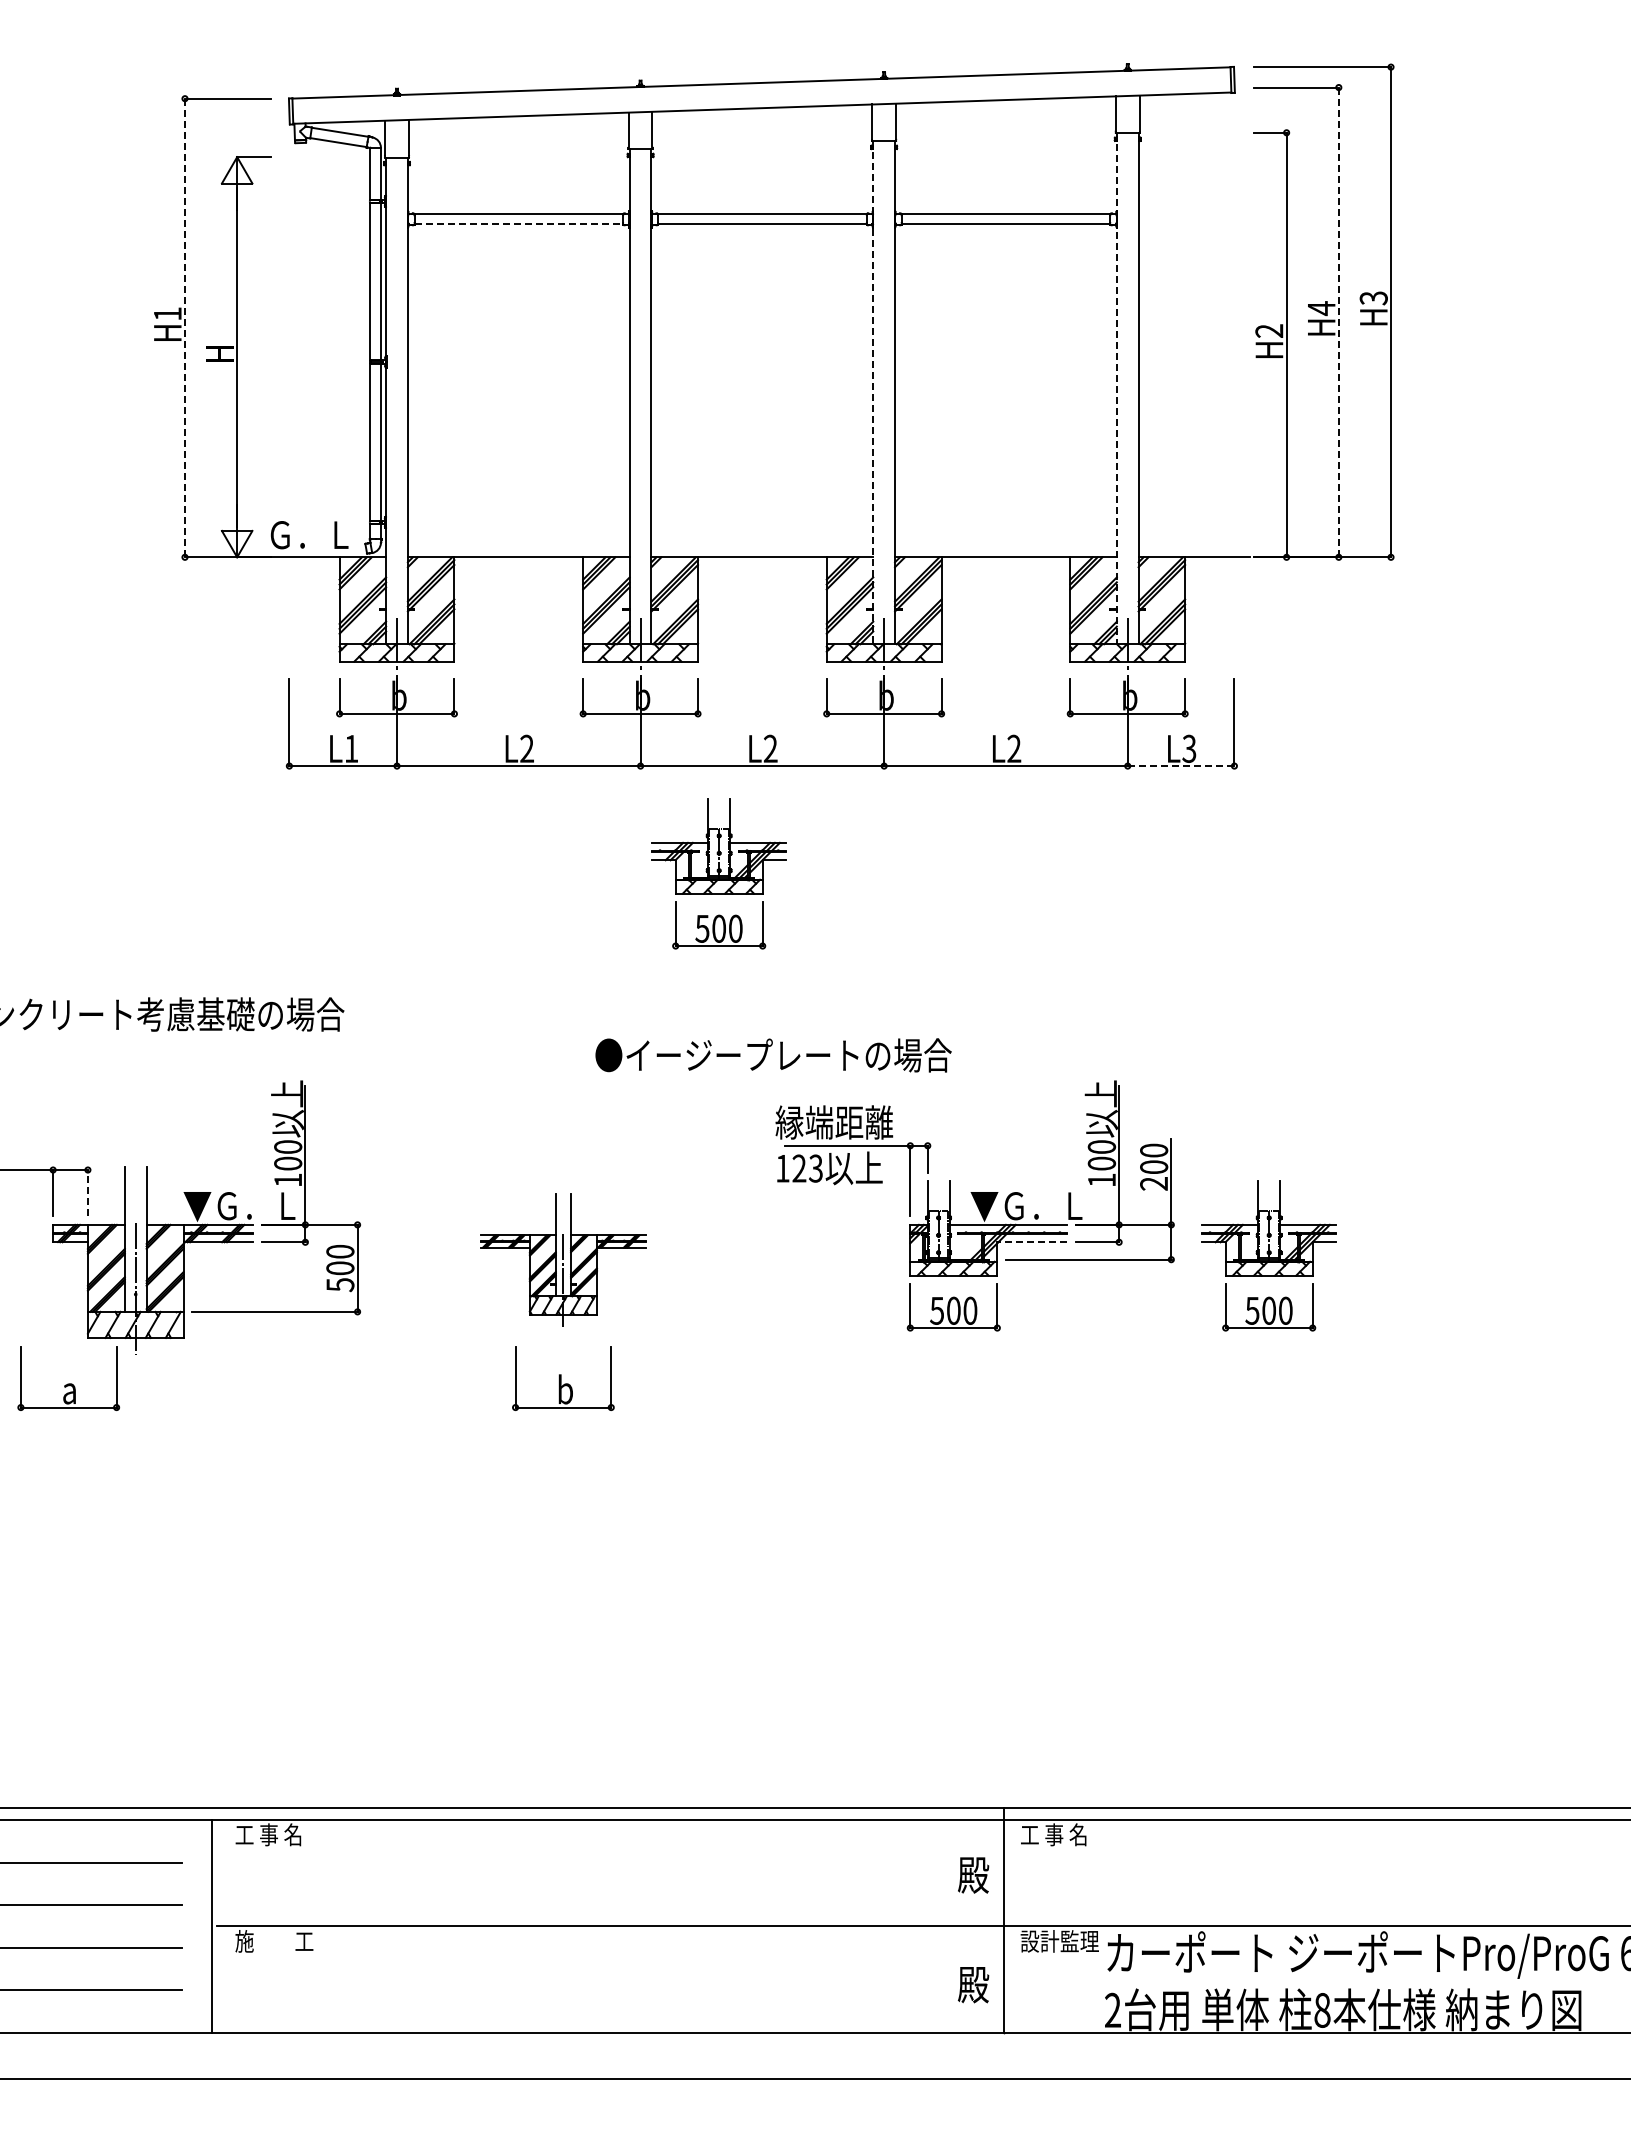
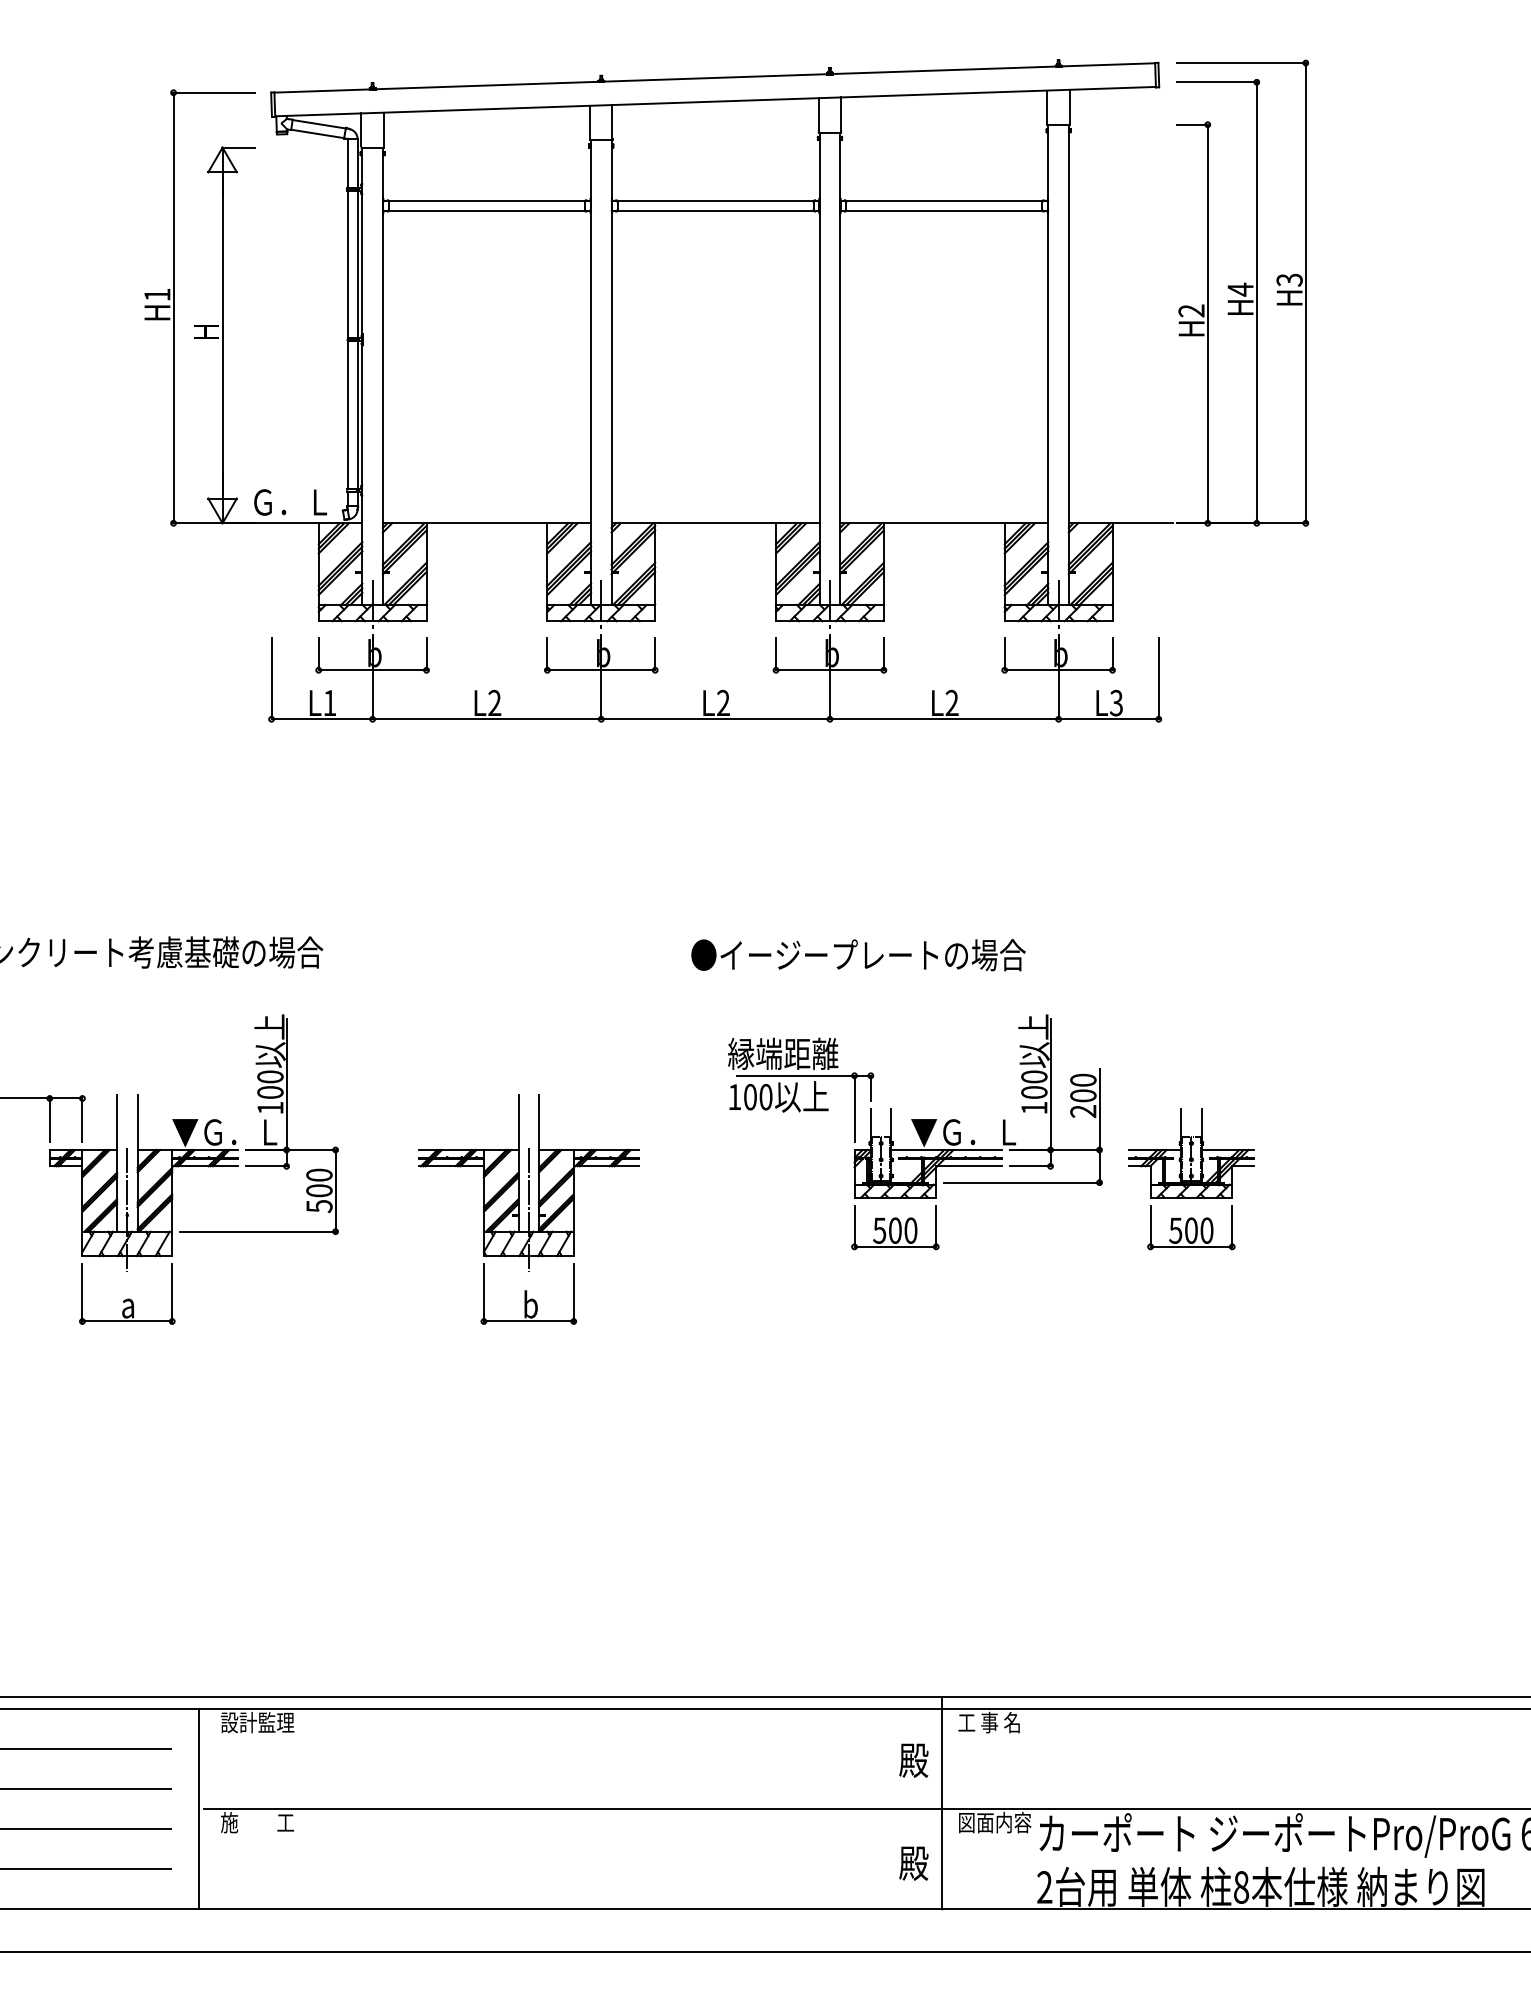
line: (519, 224) -> (487, 210), dashed -> solid
line: (1338, 322) -> (1256, 302), dashed -> solid
line: (185, 327) -> (174, 307), dashed -> solid
line: (1116, 388) -> (1048, 364), dashed -> solid
line: (873, 393) -> (819, 369), dashed -> solid
line: (1181, 766) -> (1109, 719), dashed -> solid
part: (718, 873) -> (674, 820), removed
text: (773, 1055) -> (858, 955), moved
text: (807, 1168) -> (757, 1097), 123 -> 100
line: (87, 1192) -> (82, 1119), dashed -> solid
line: (1032, 1242) -> (969, 1166), dashed -> solid
part: (563, 1259) -> (528, 1182), size x1.43
part: (68, 1378) -> (127, 1294), moved
text: (274, 1834) -> (257, 1722), 工 事 名 -> 設計監理
text: (1059, 1940) -> (994, 1821), 設計監理 -> 図面内容

